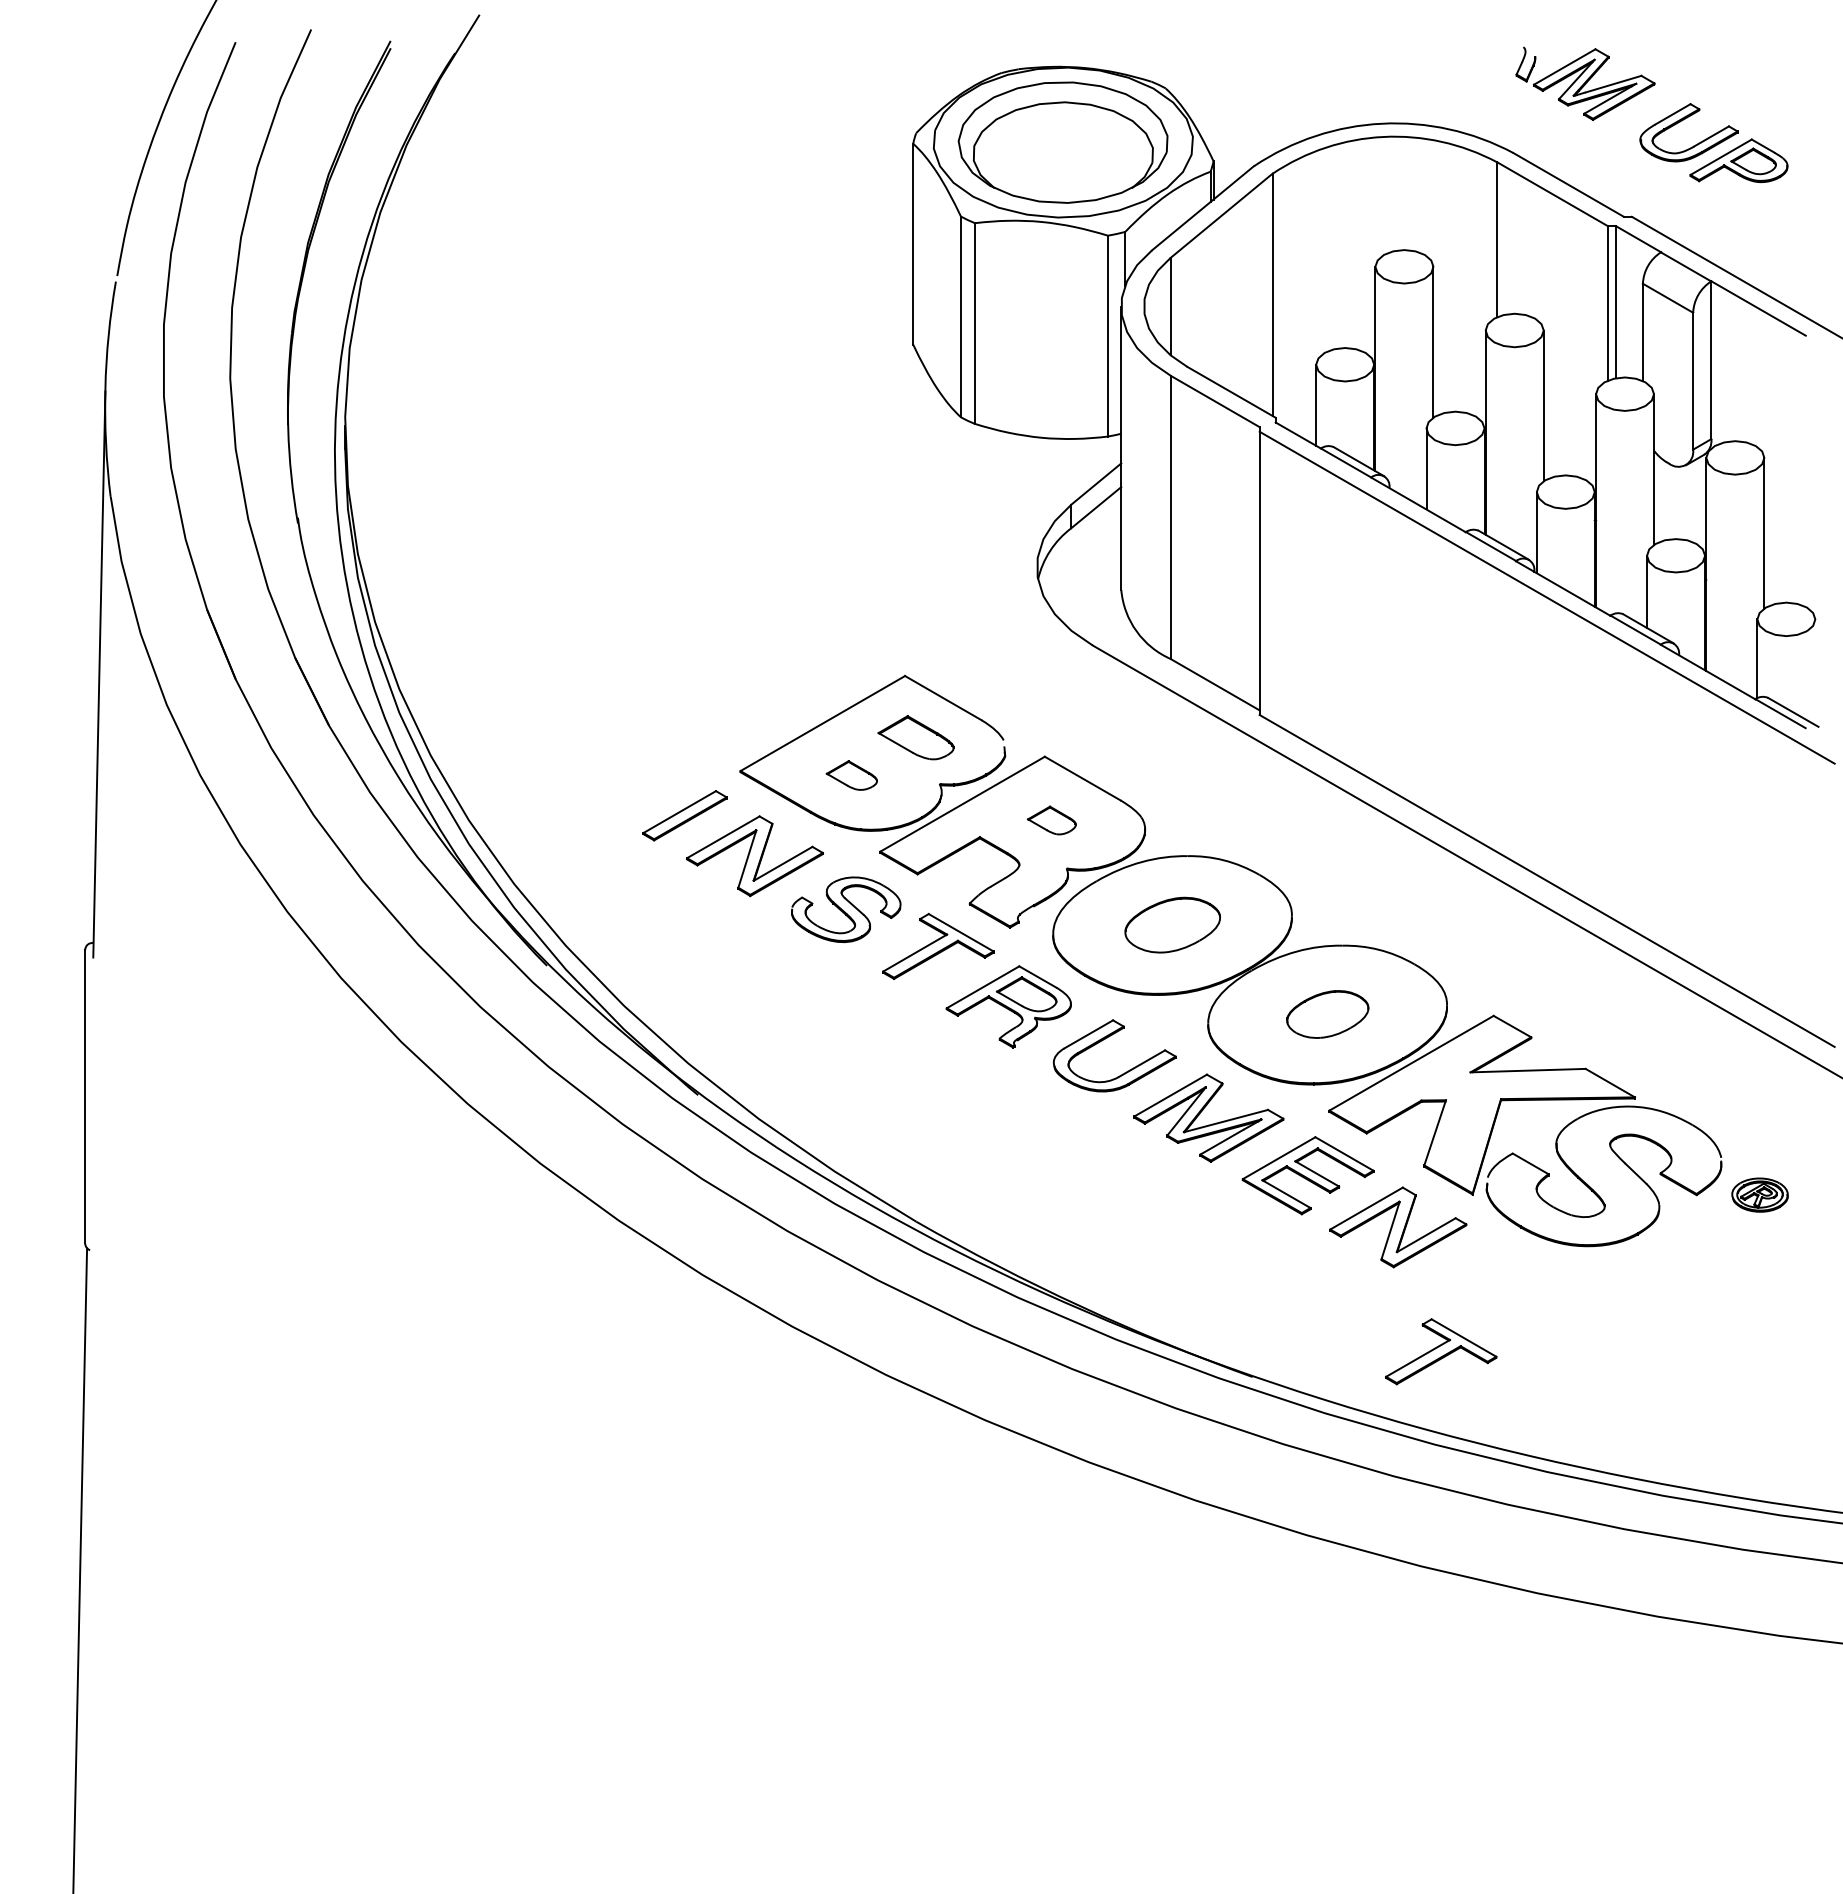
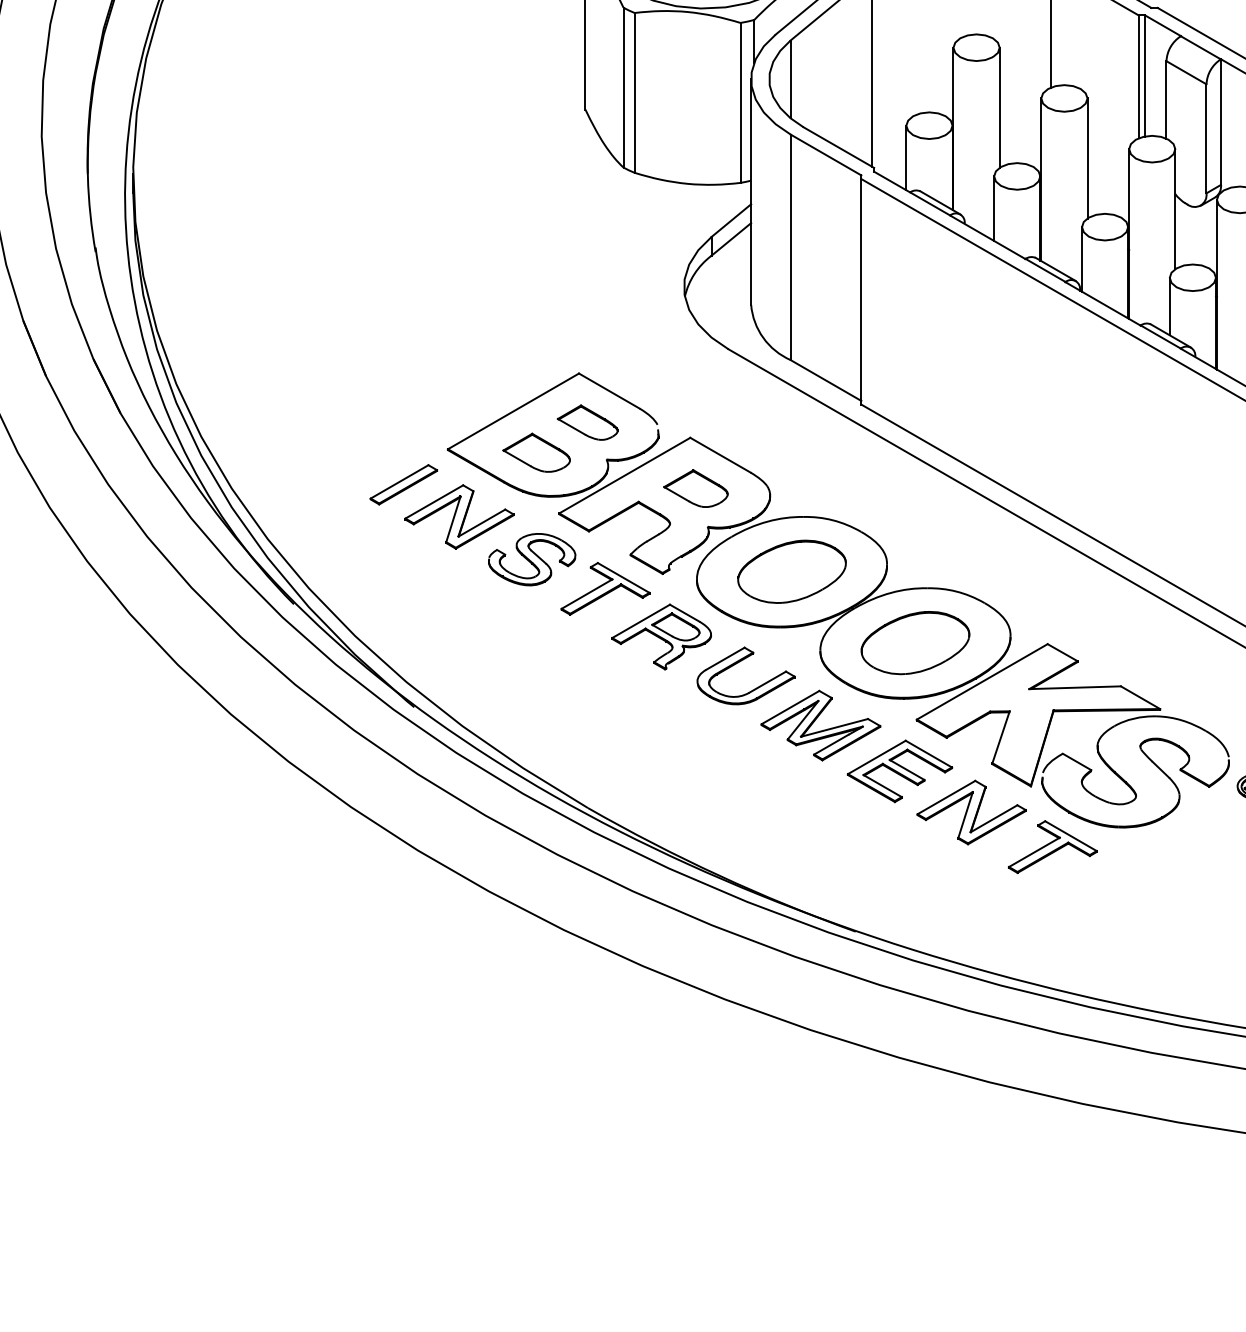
part: (851, 775) -> (536, 452), size x1.67
part: (1051, 820) -> (695, 488), size x1.67
part: (1172, 925) -> (791, 572), size x1.43
part: (1327, 1014) -> (915, 643), size x1.67
part: (1441, 1351) -> (1053, 846), moved

